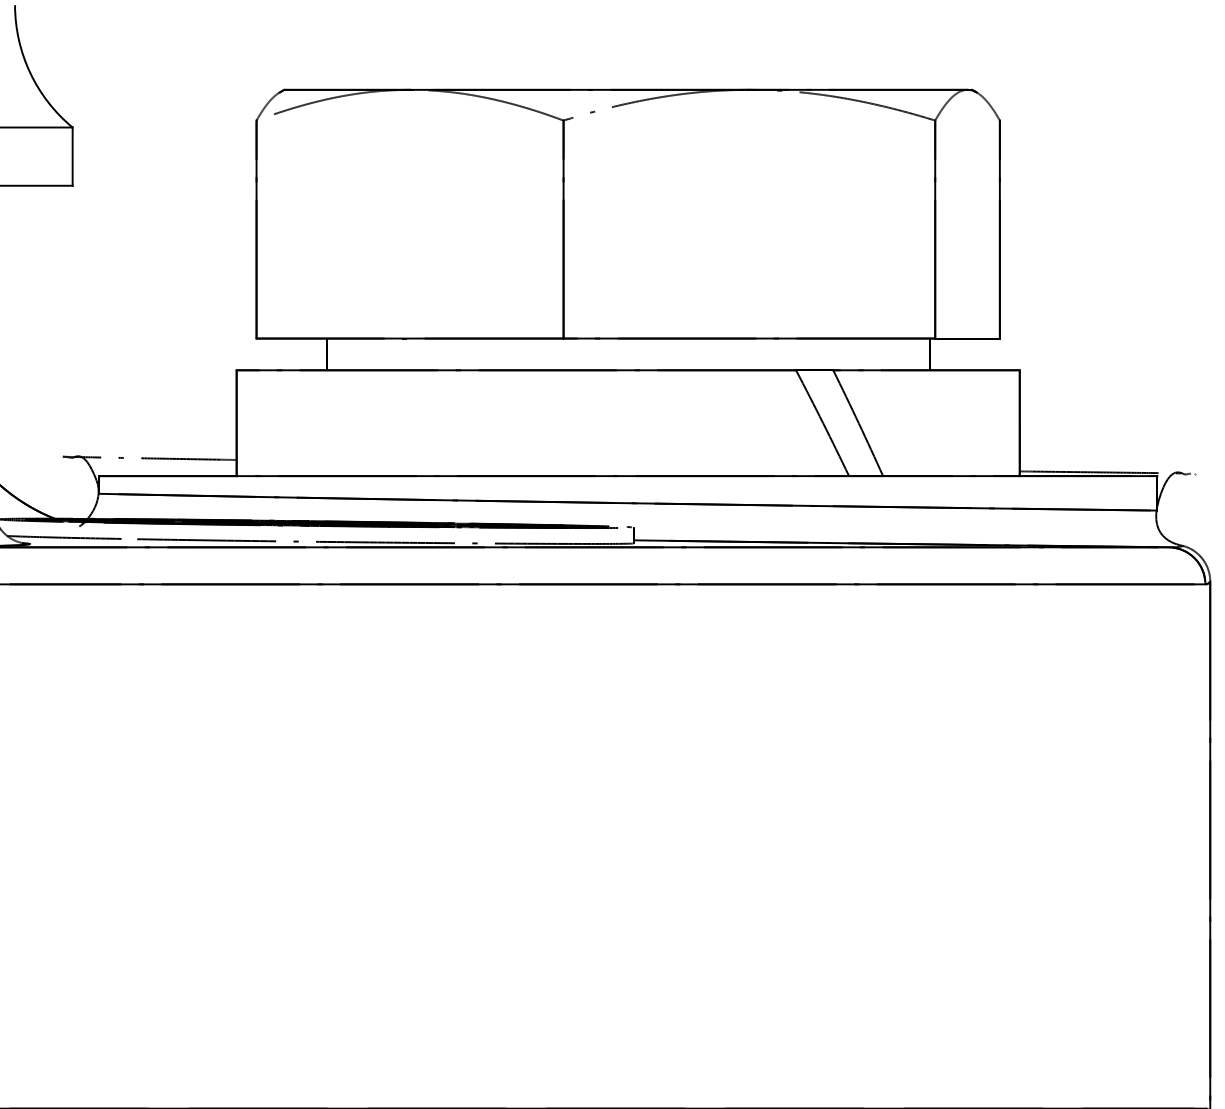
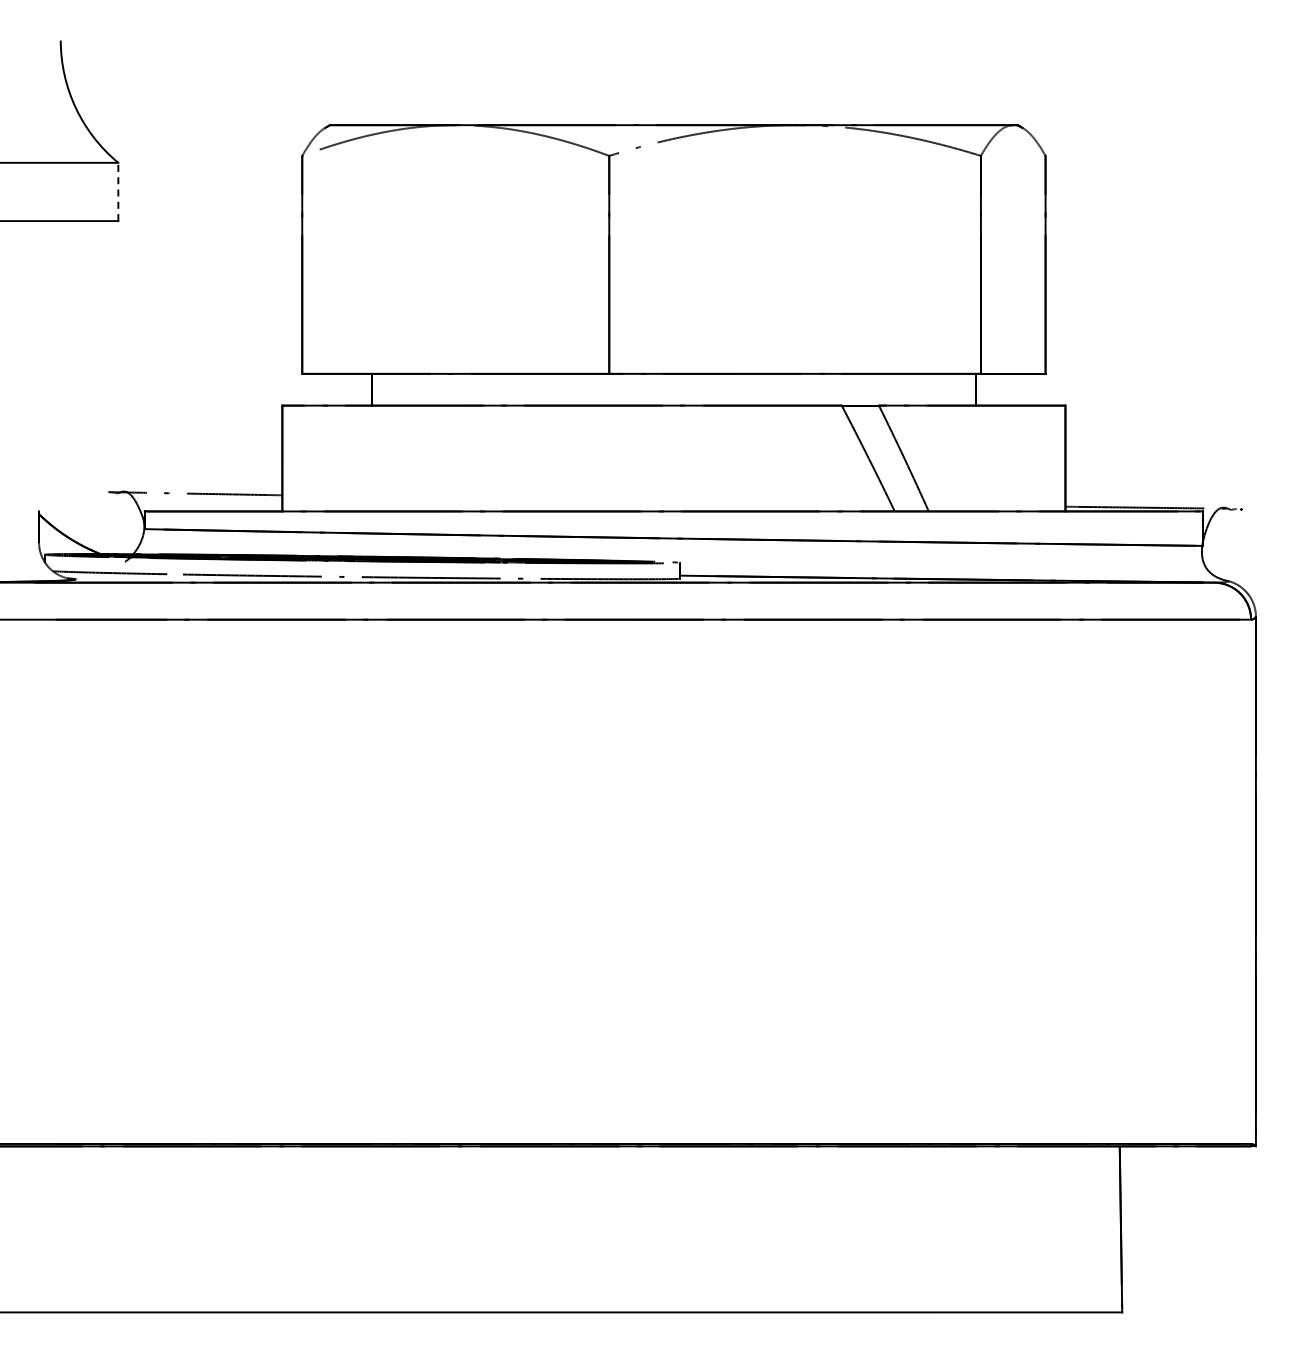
line: (72, 156) -> (118, 191), solid -> dashed

